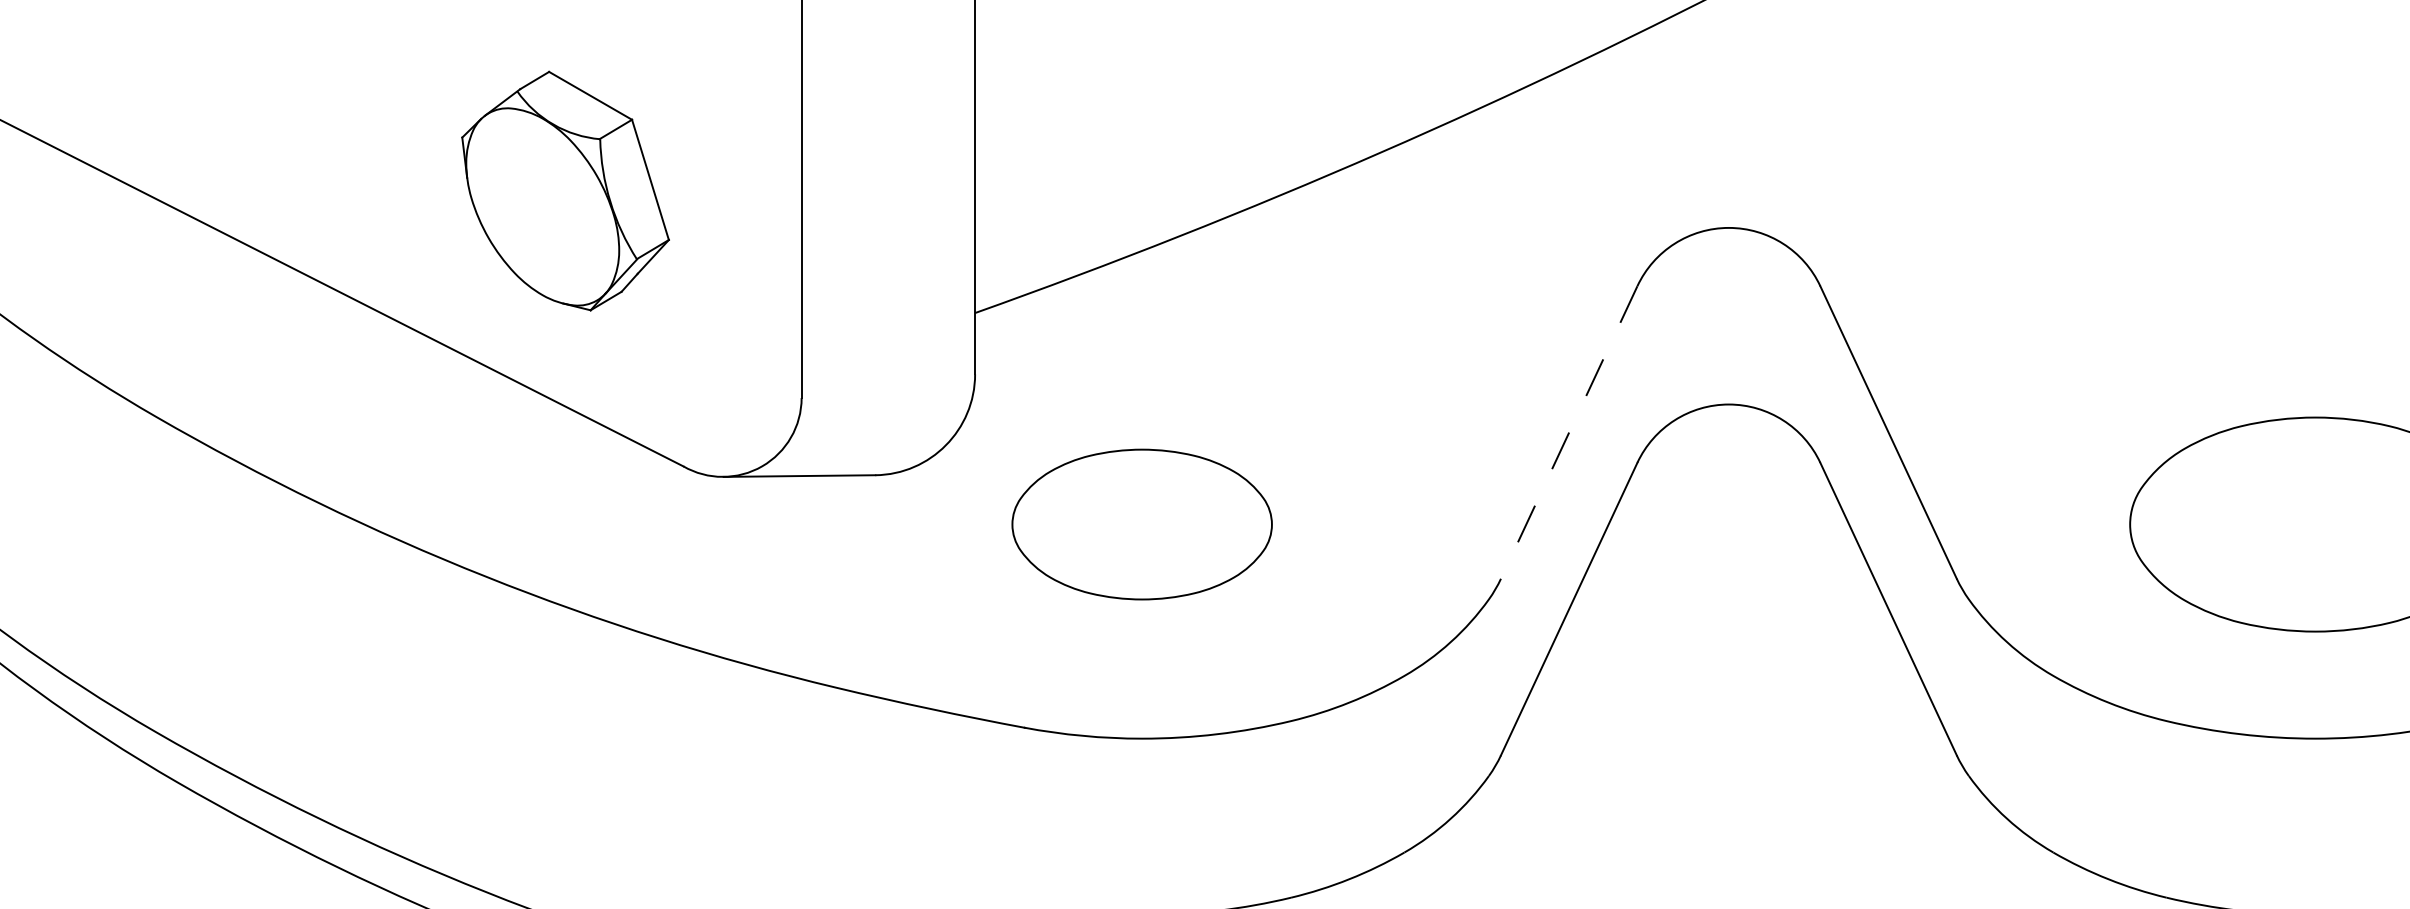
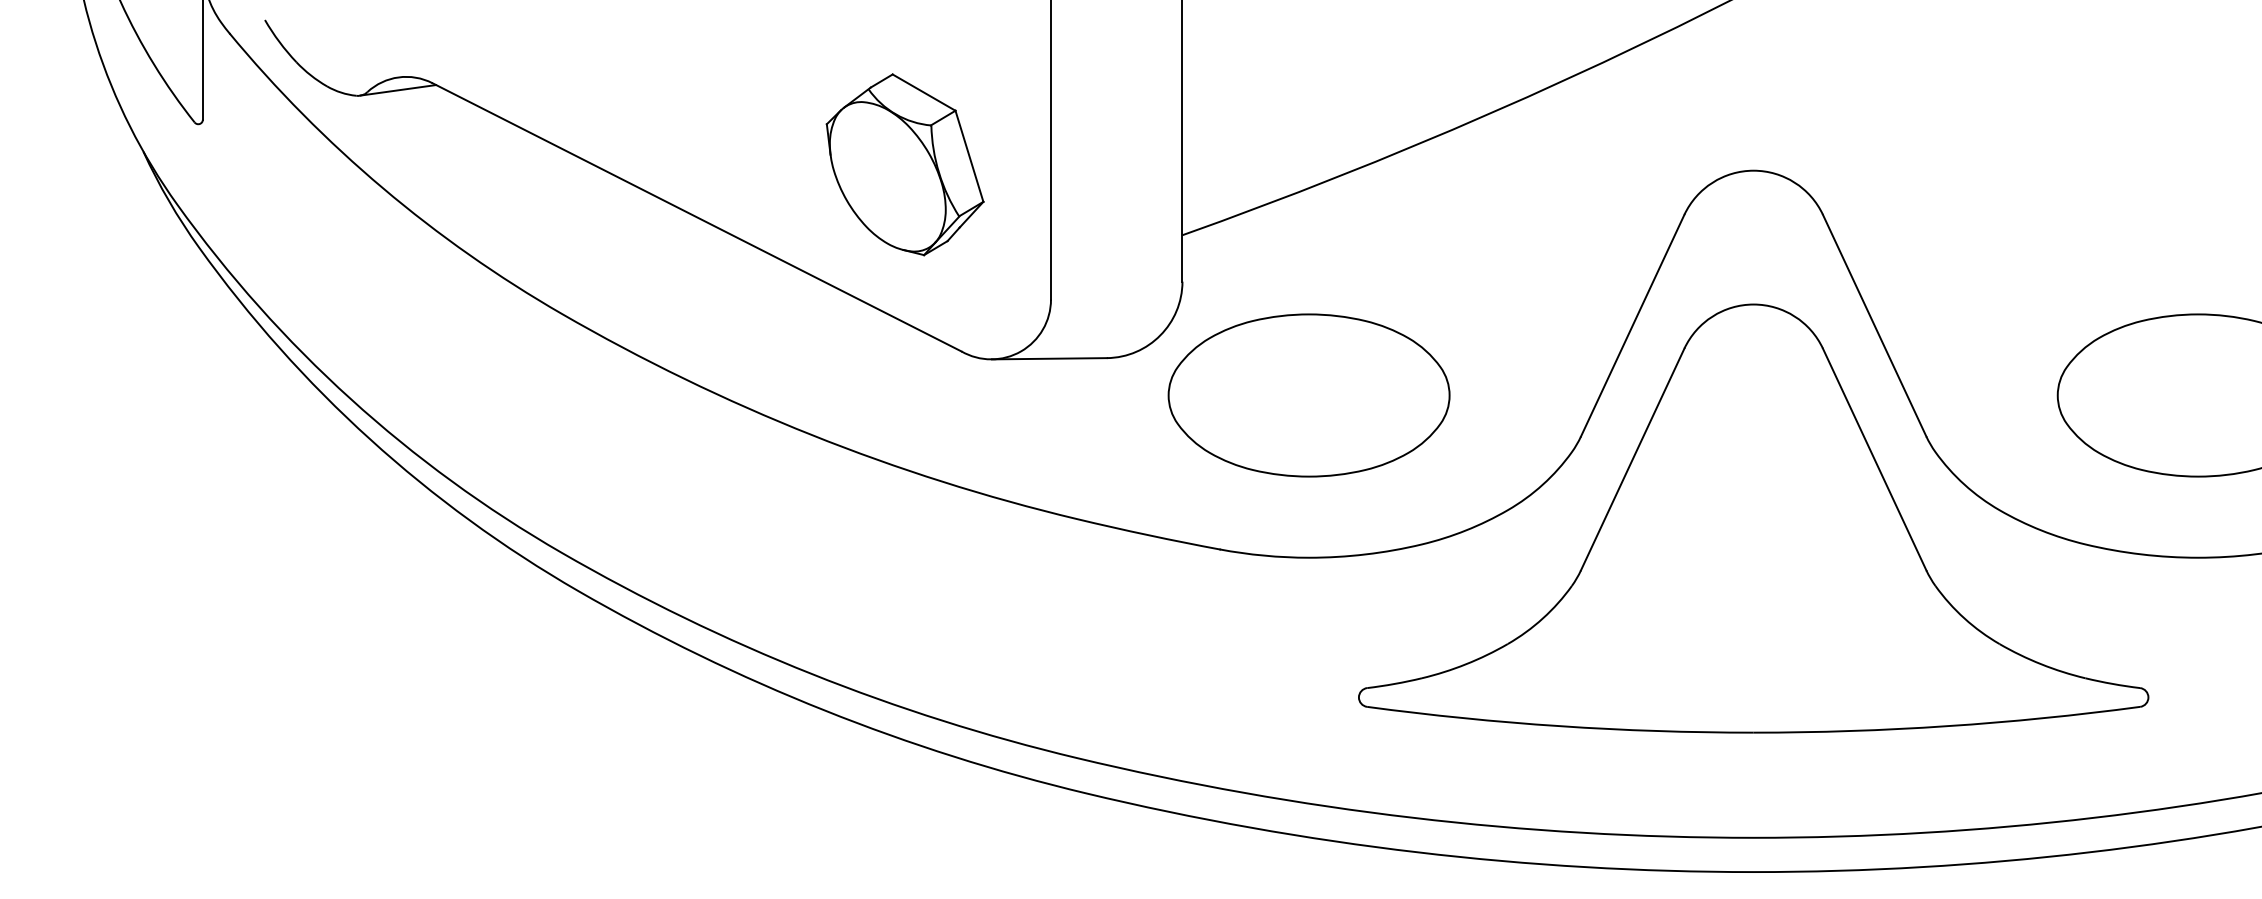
part: (564, 190) -> (904, 164), moved
line: (1568, 433) -> (1632, 326), dashed -> solid
part: (1141, 524) -> (1308, 395), size x1.43

